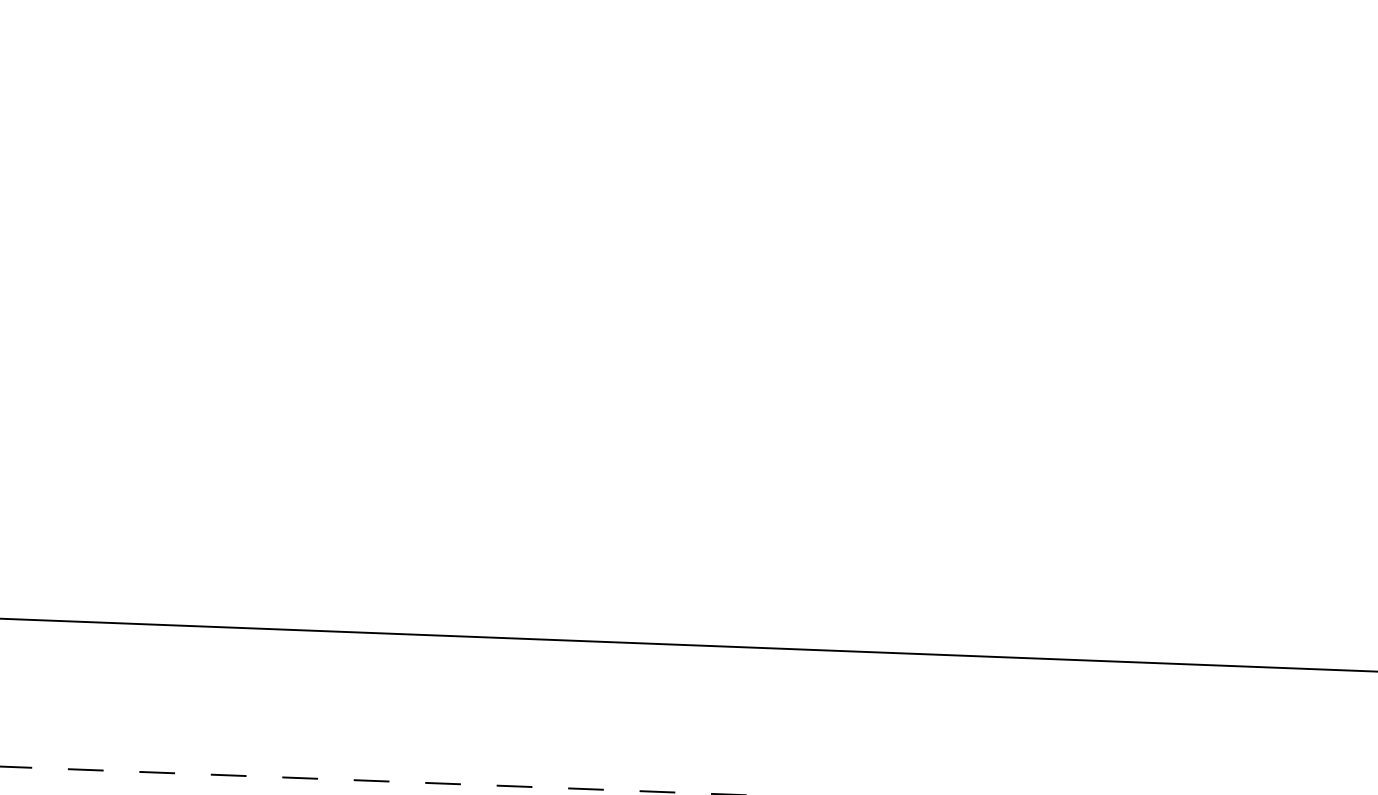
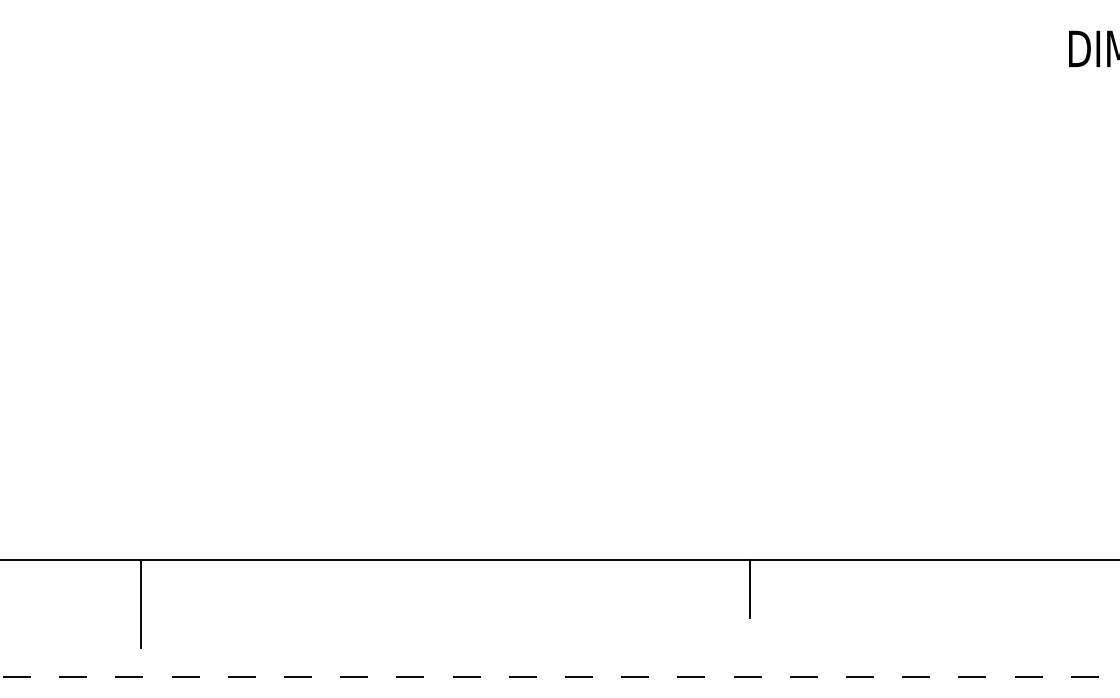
line: (247, 683) -> (141, 603), added
line: (1022, 695) -> (750, 589), added

